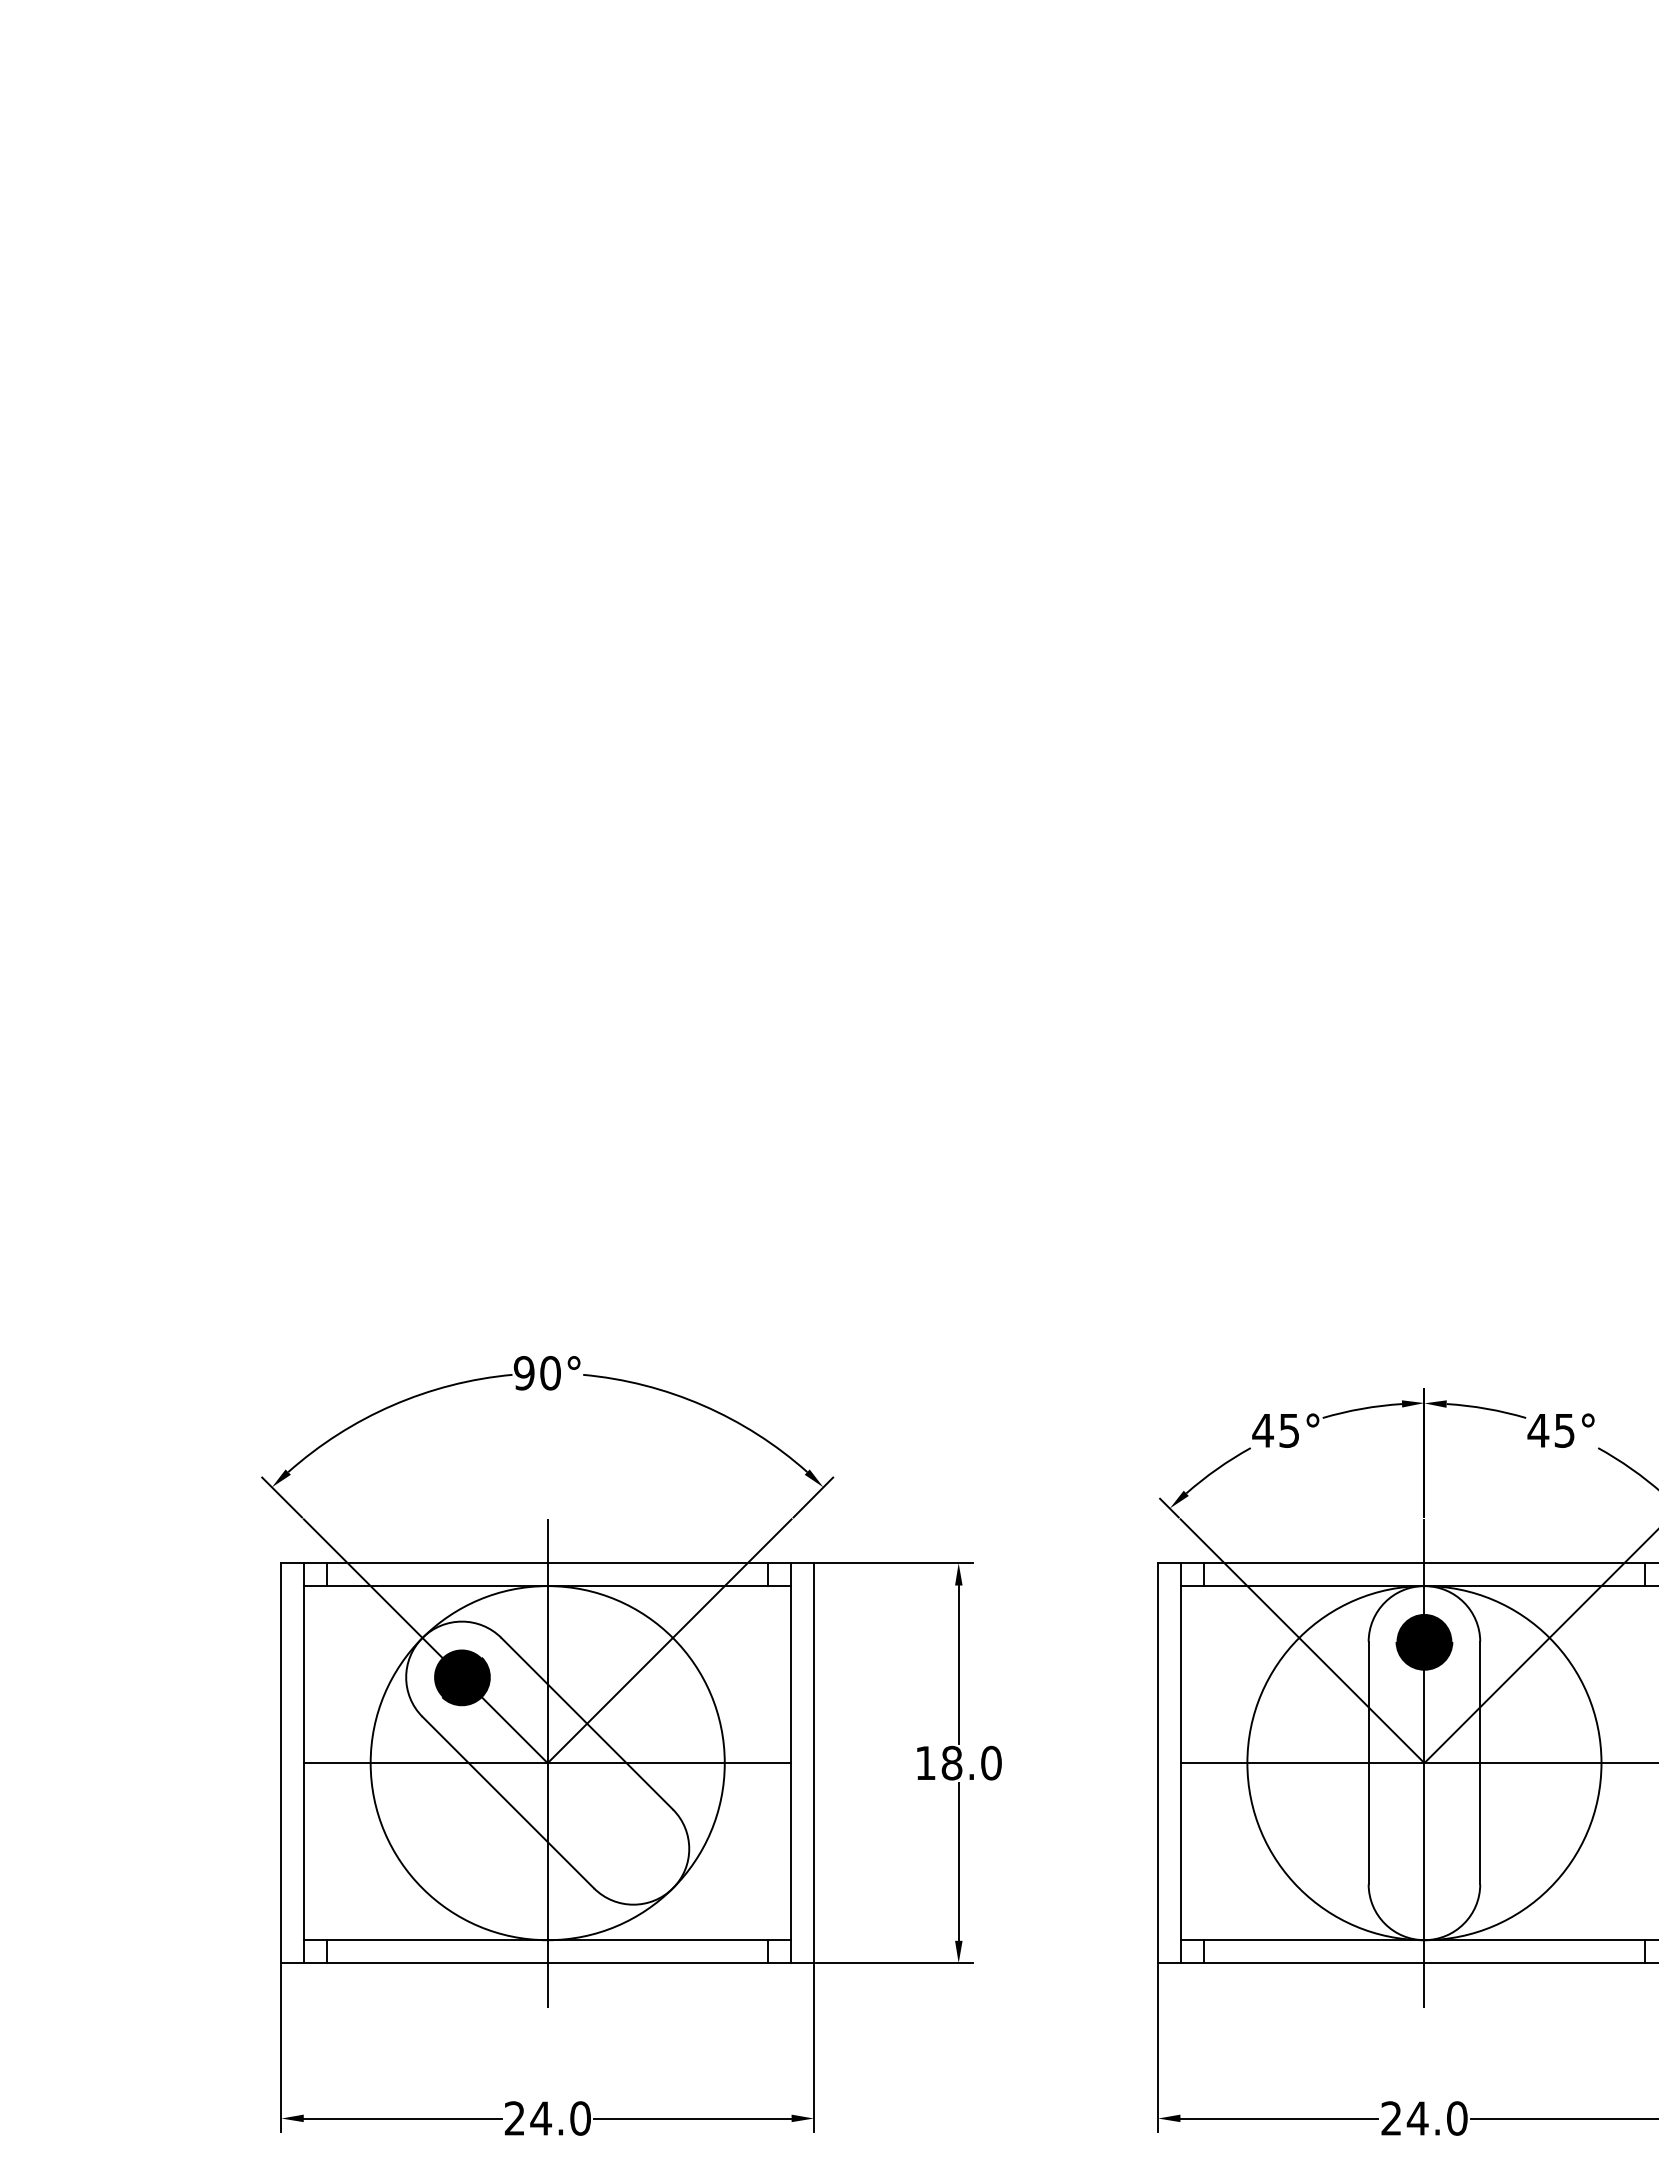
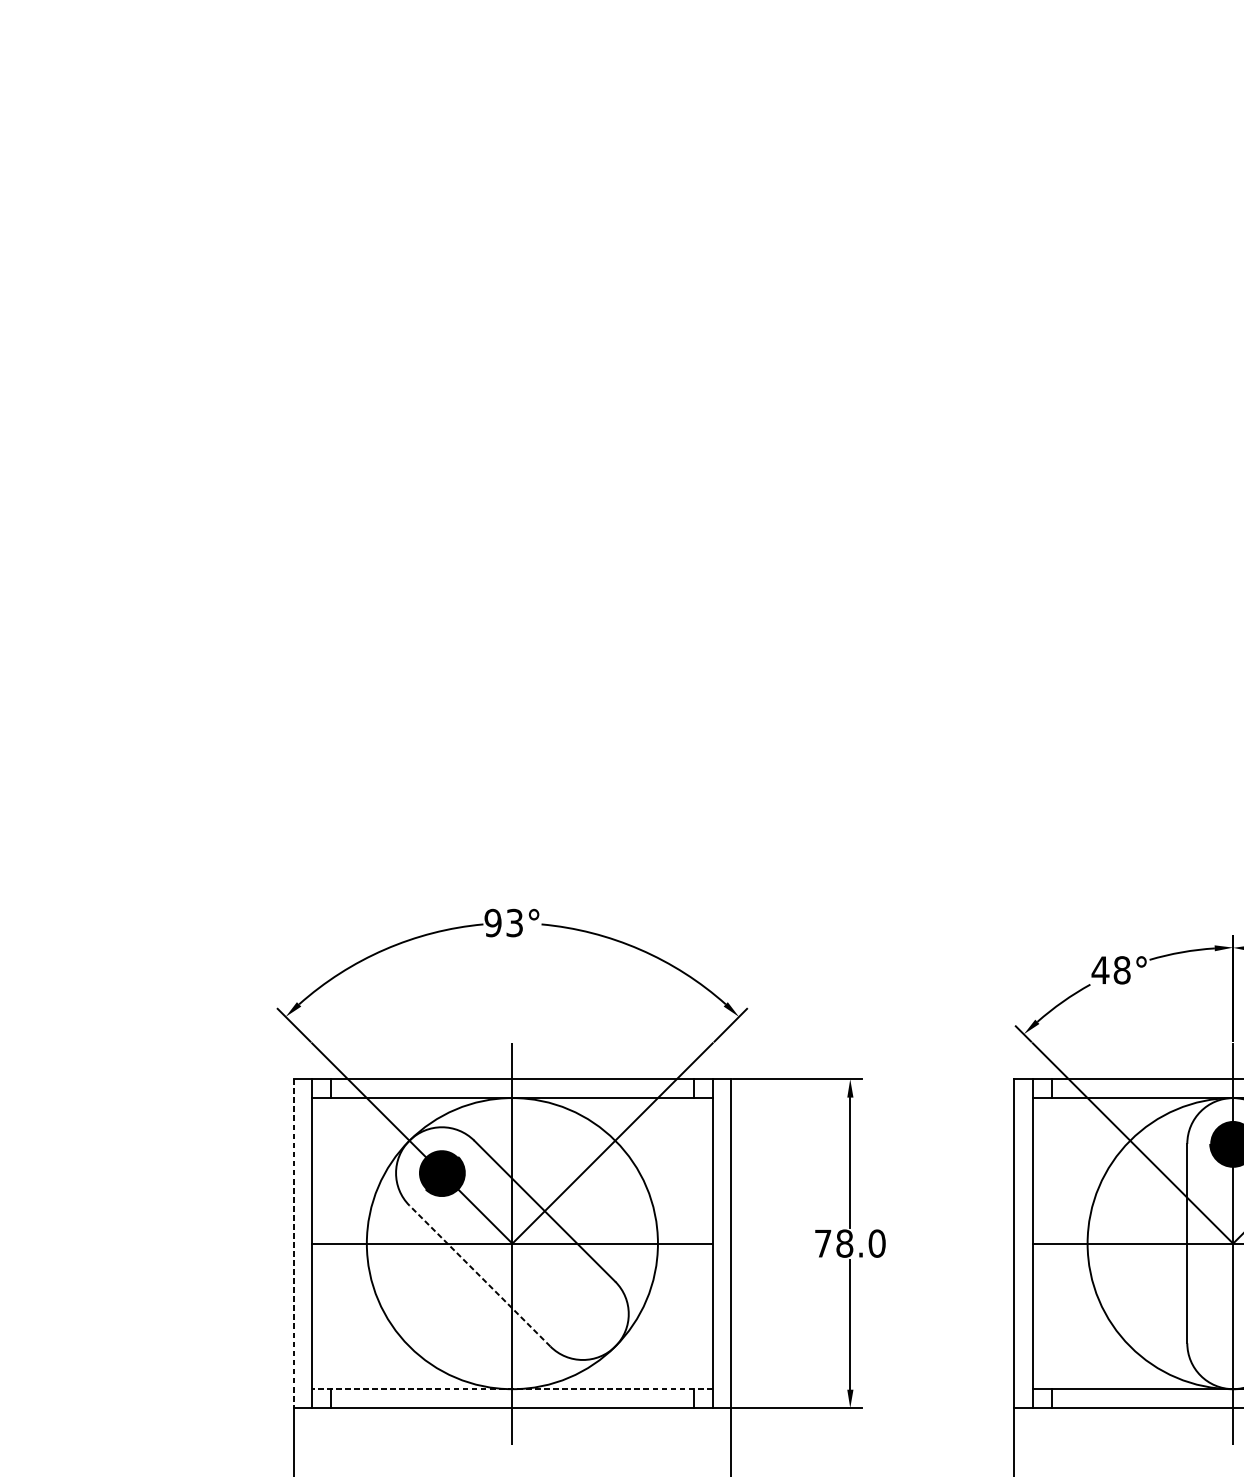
text: (550, 1373) -> (514, 923), 90° -> 93°
text: (1289, 1430) -> (1122, 970), 45° -> 48°
text: (925, 1762) -> (822, 1243), 18.0 -> 78.0
line: (281, 1763) -> (293, 1243), solid -> dashed
line: (507, 1802) -> (479, 1275), solid -> dashed
line: (547, 1940) -> (512, 1389), solid -> dashed

